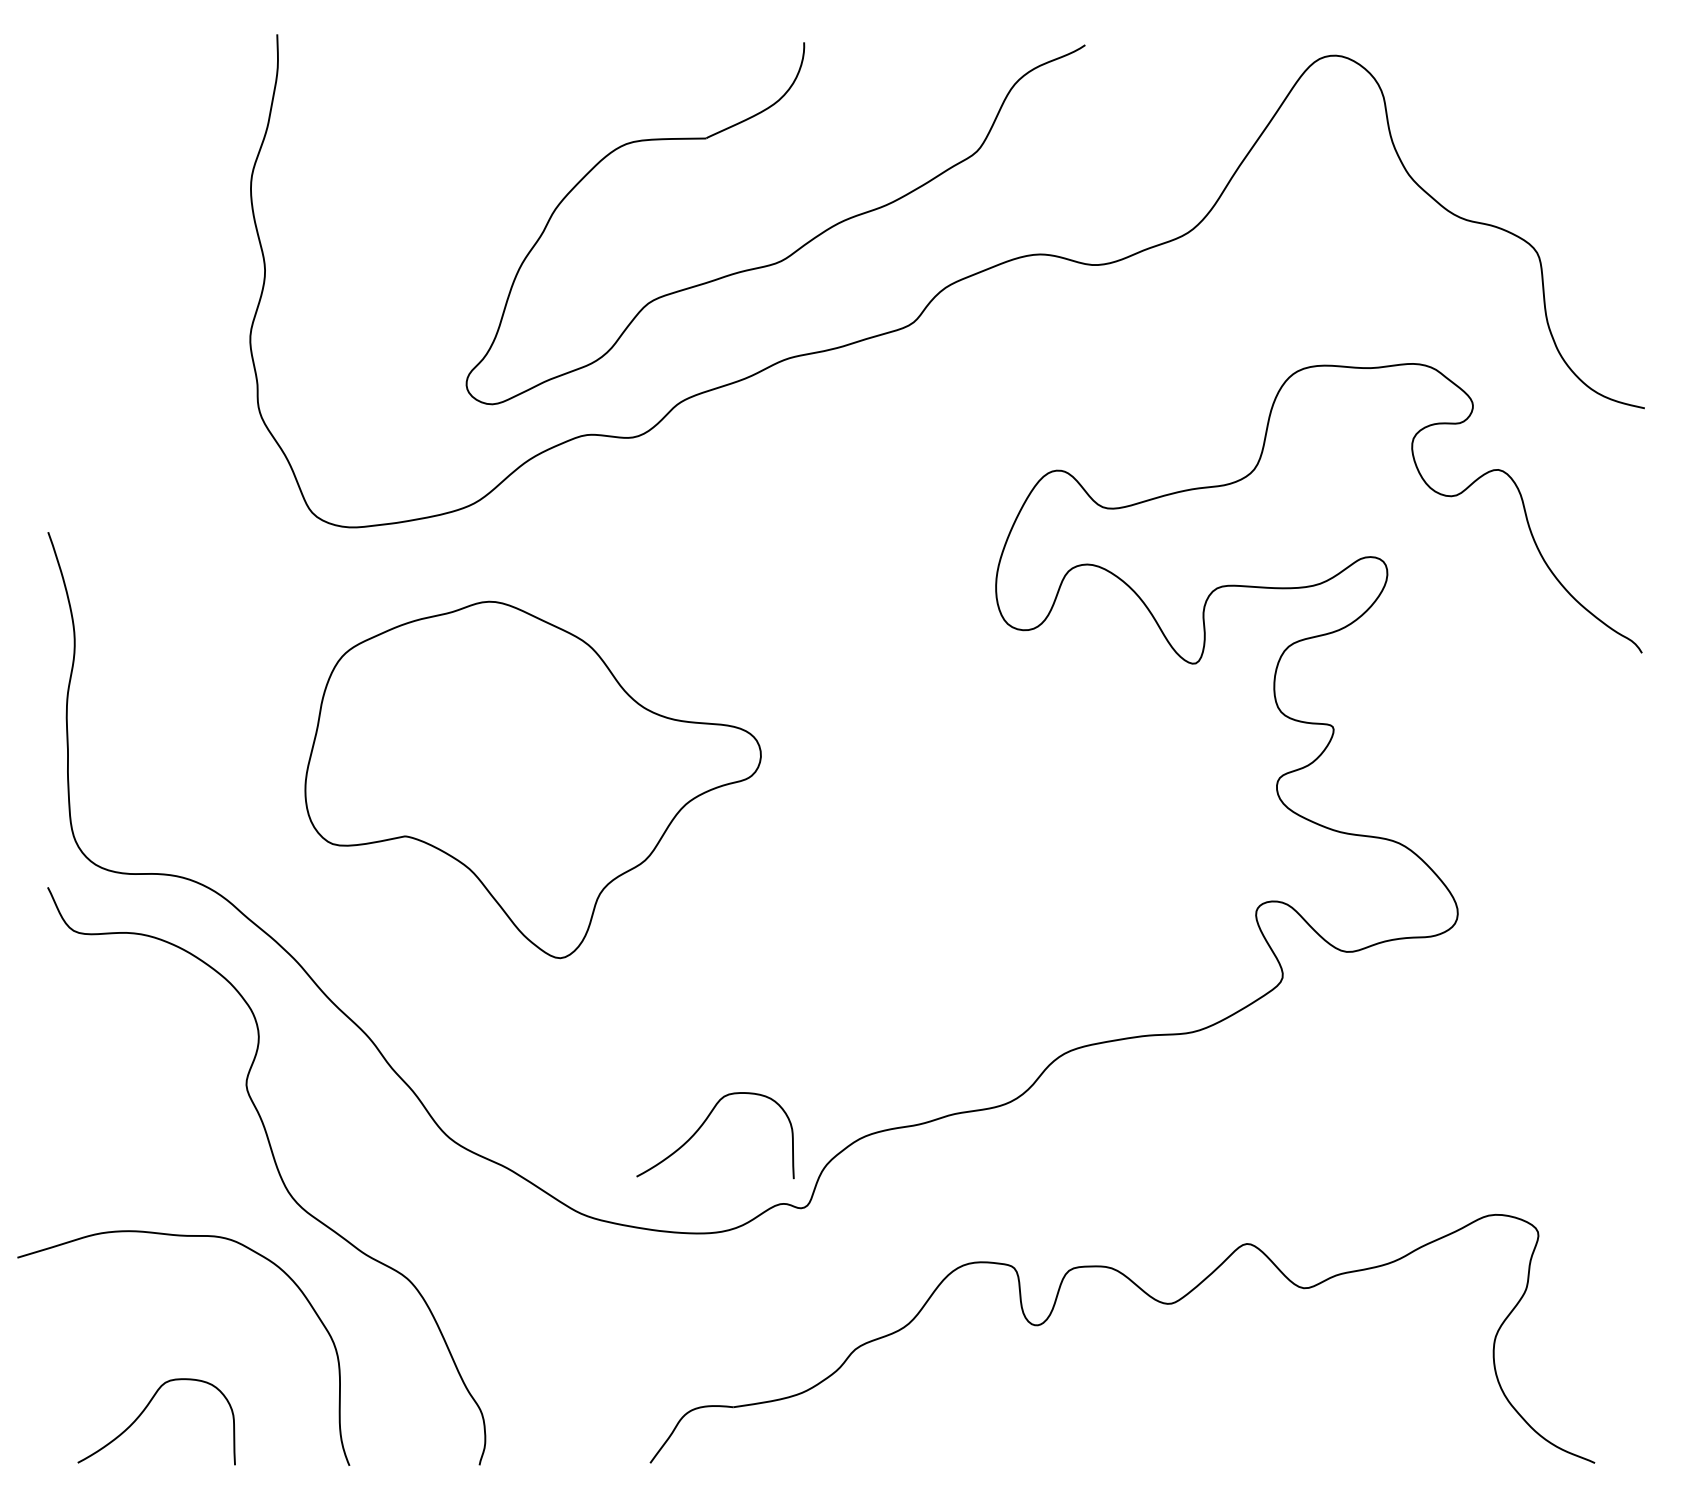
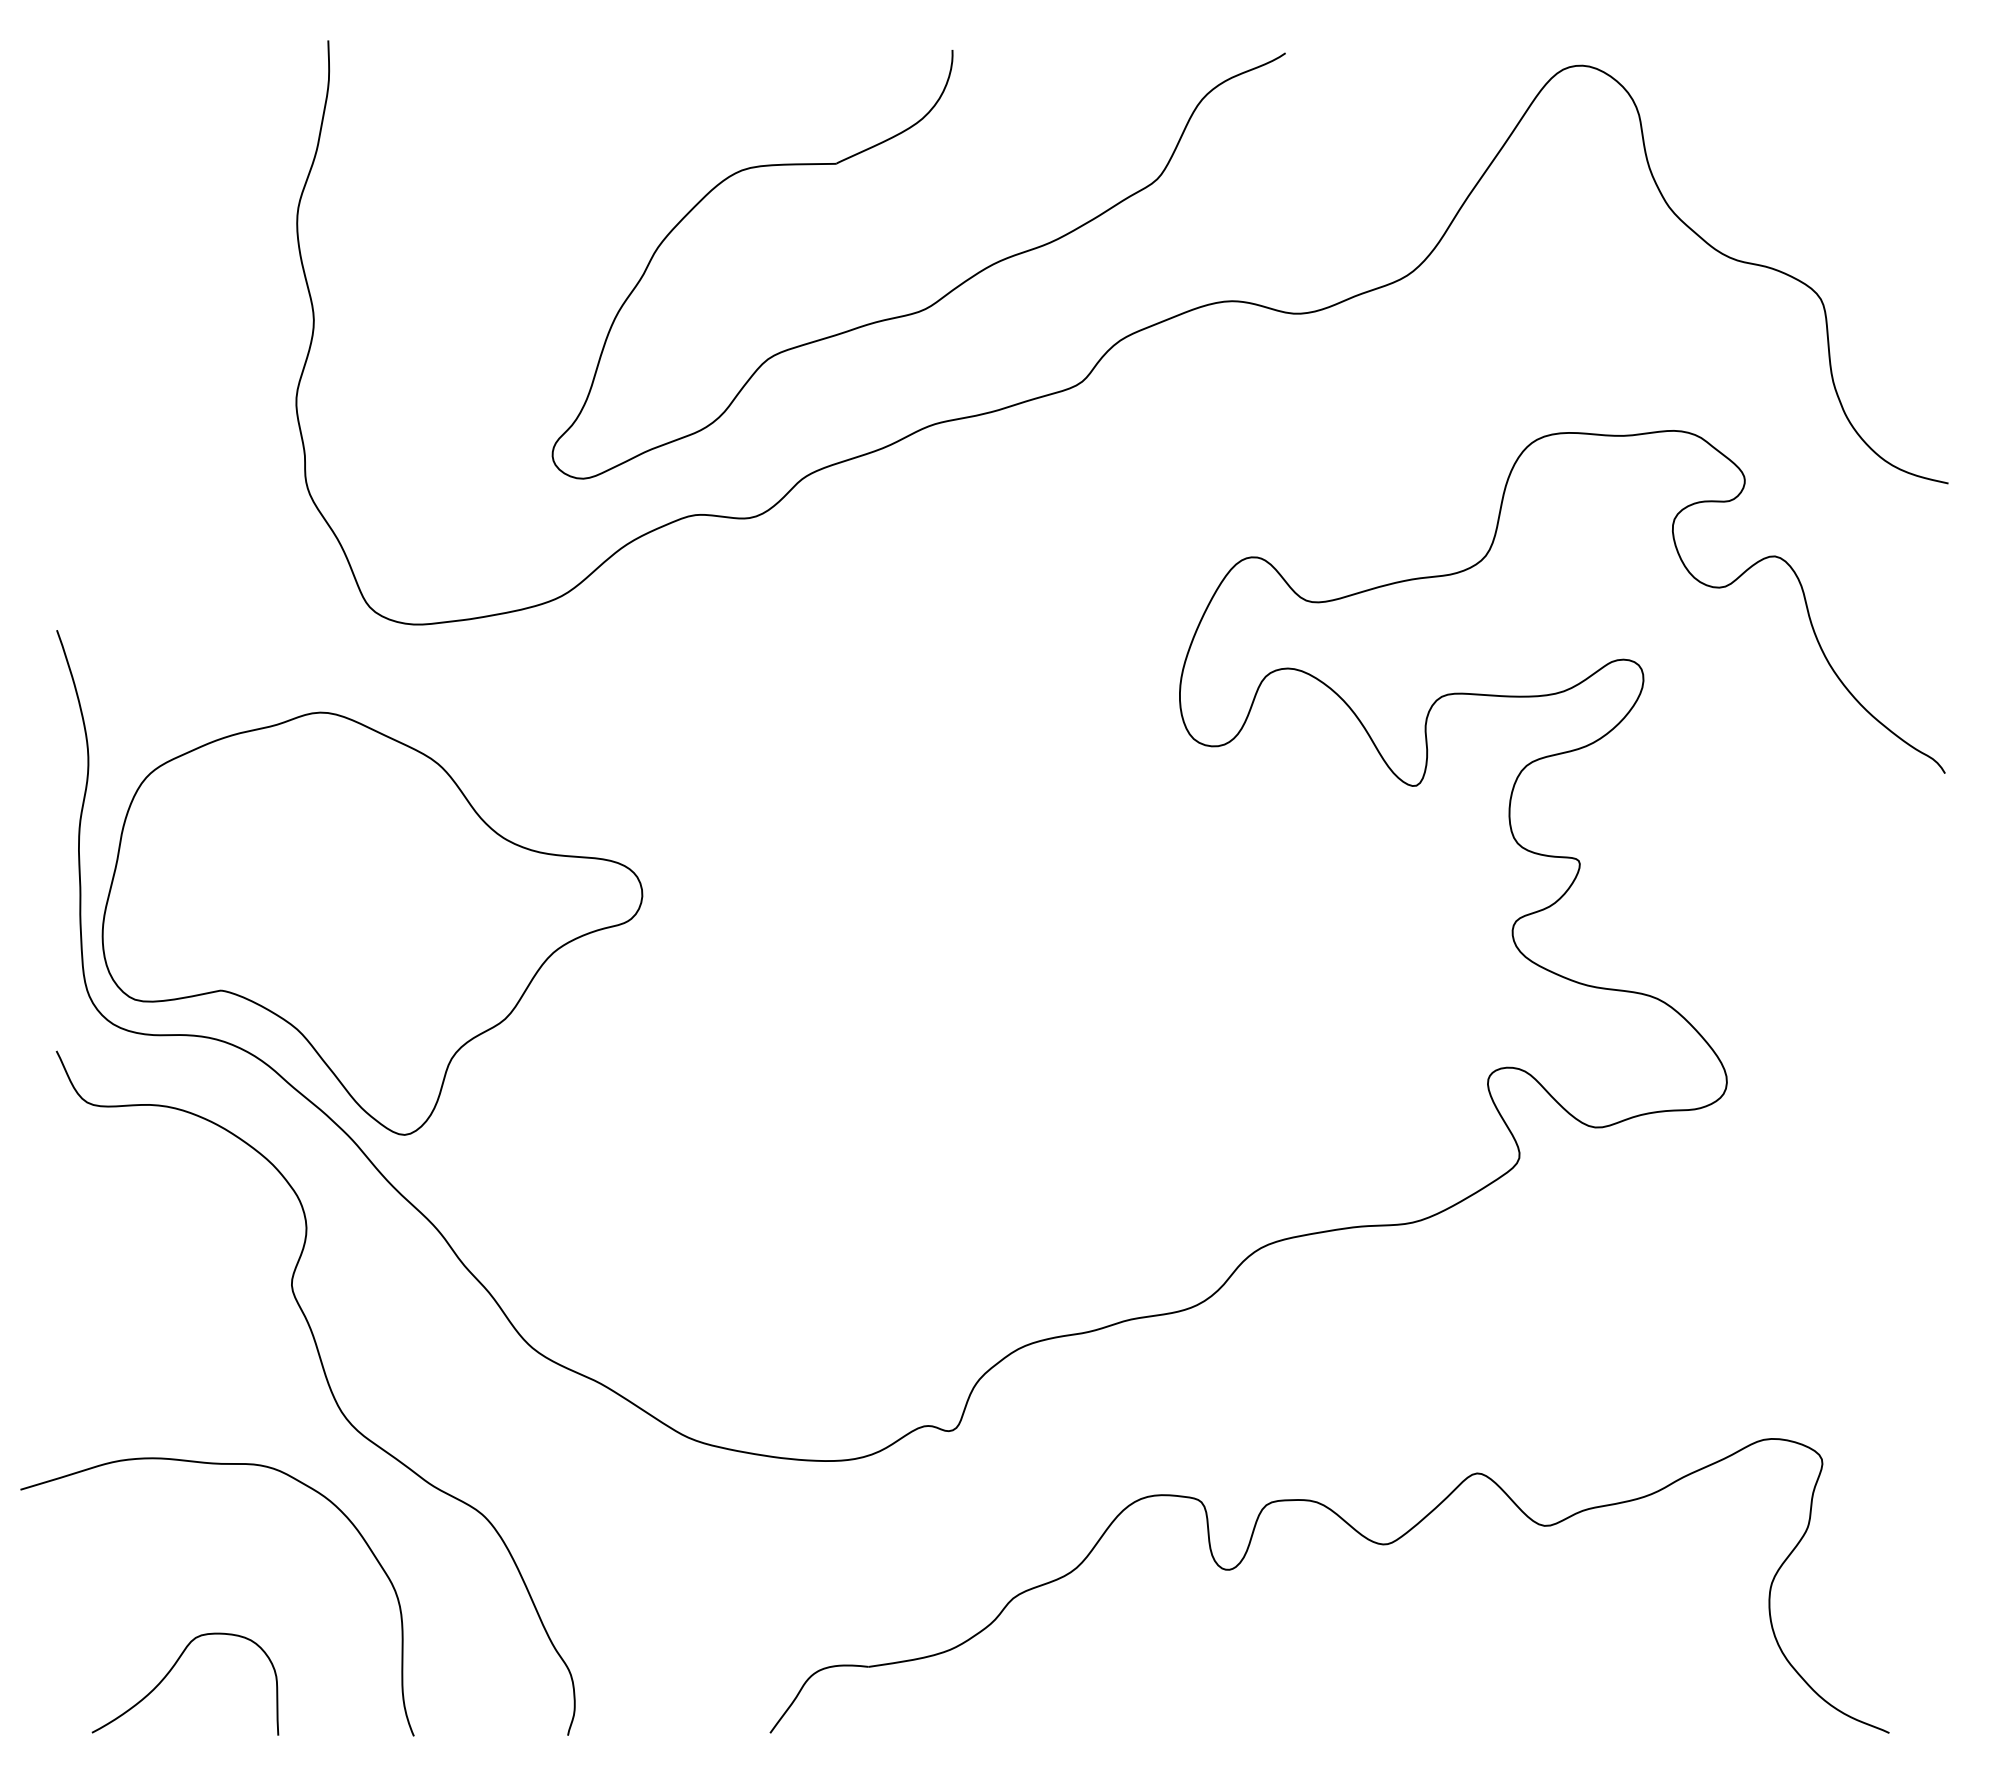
part: (533, 779) -> (372, 923), moved
curve: (702, 1125) -> (832, 1333), removed

